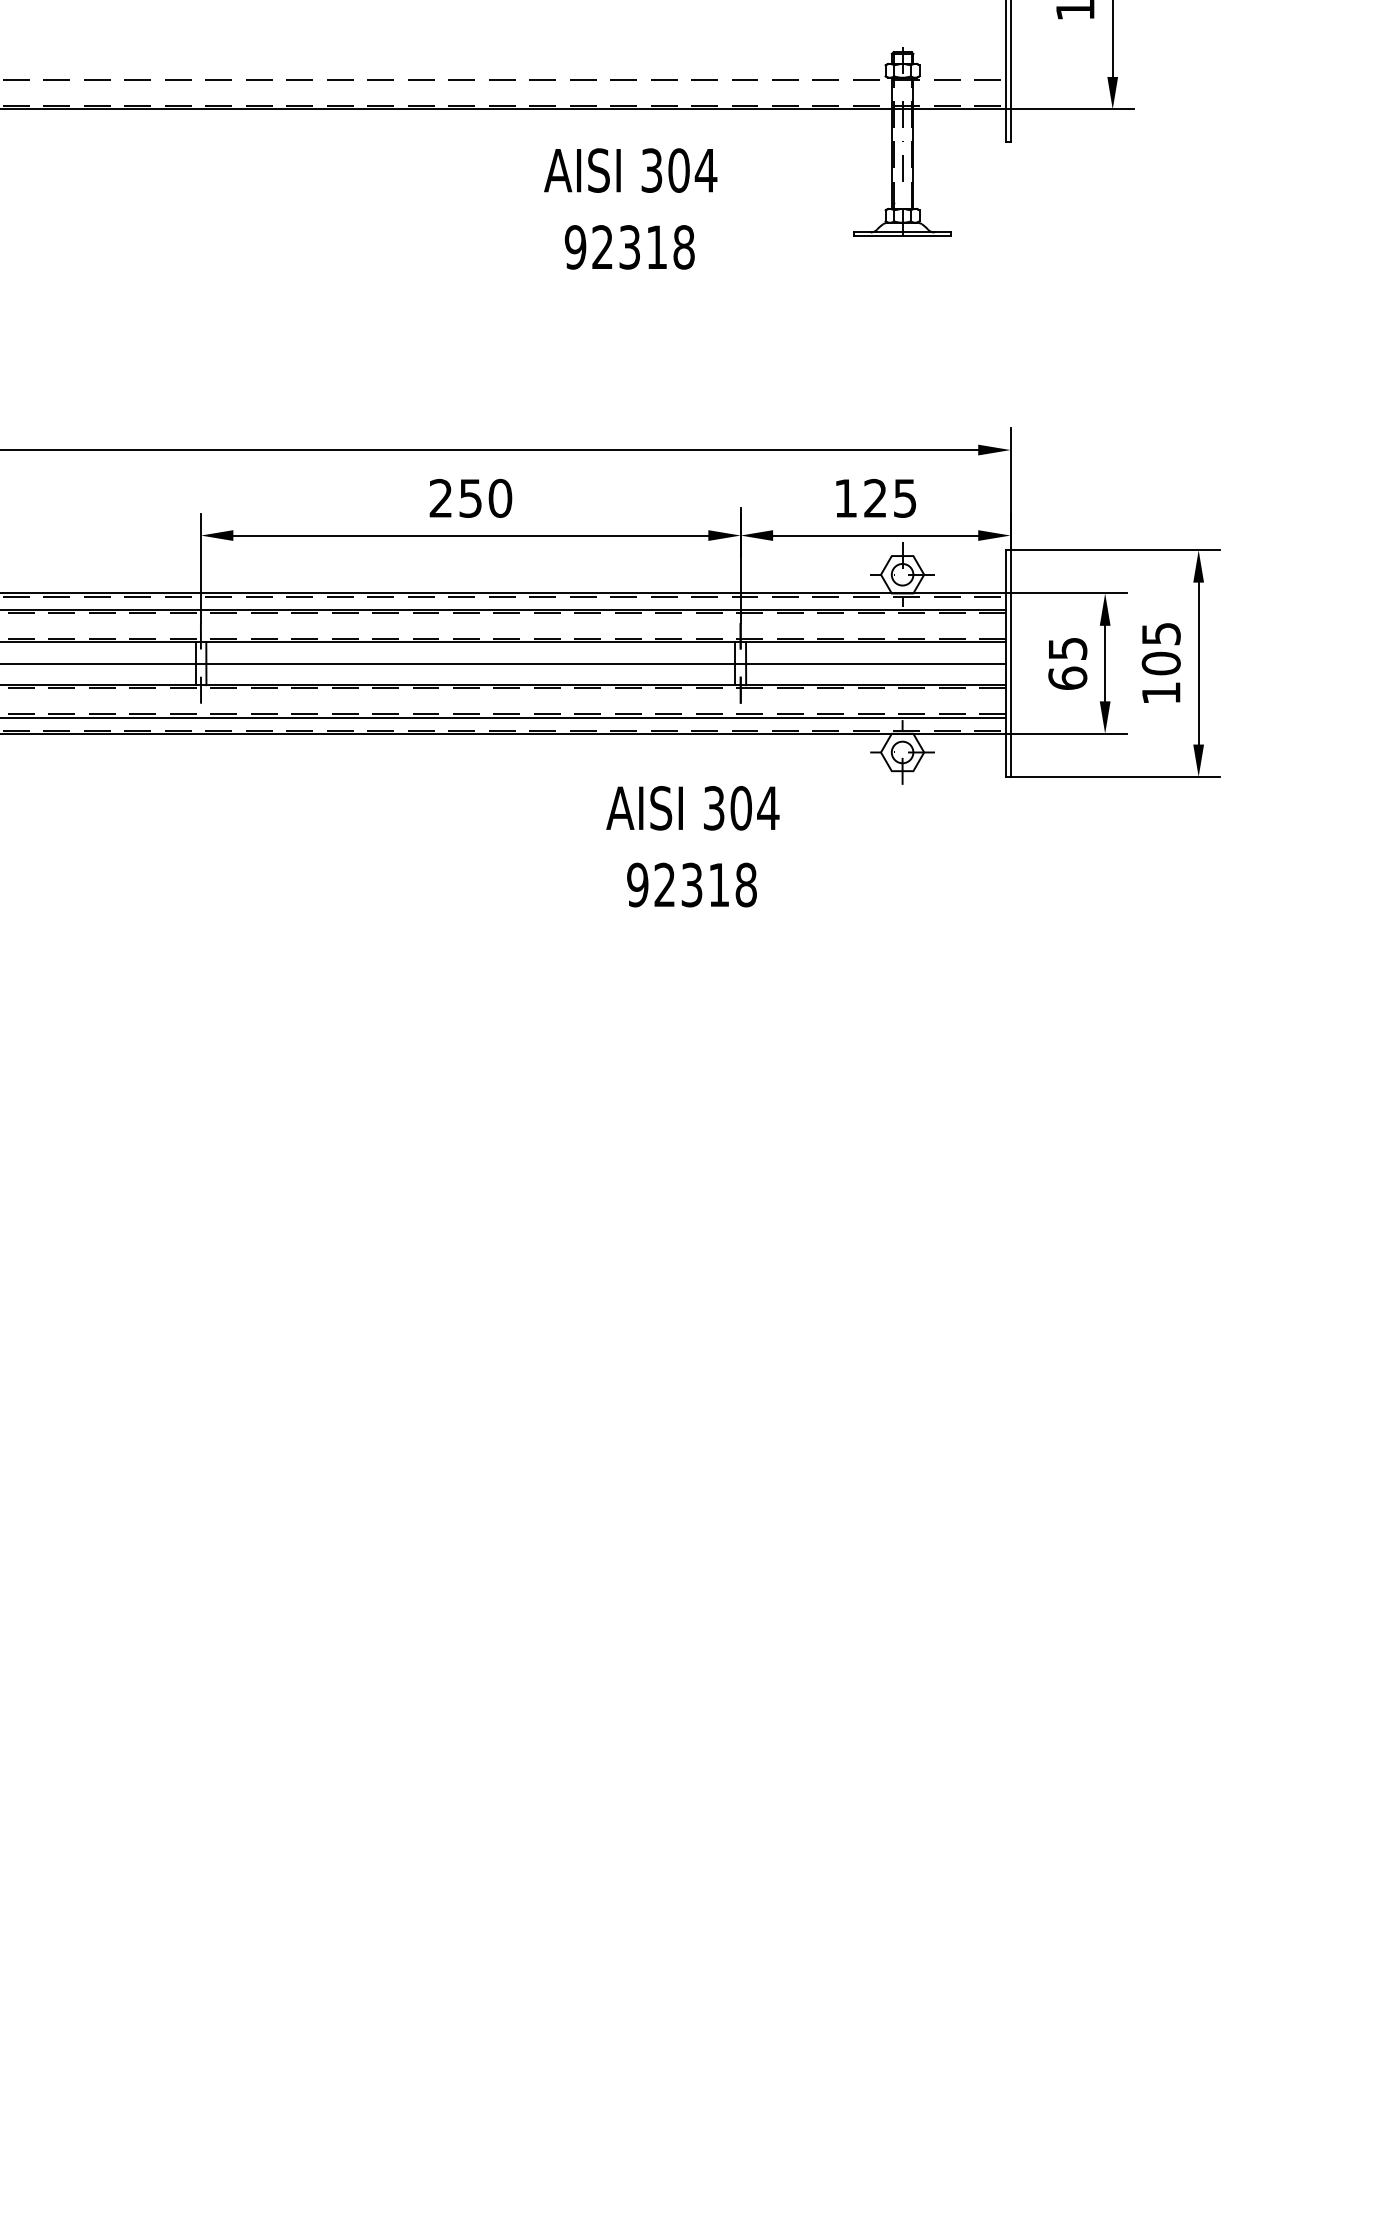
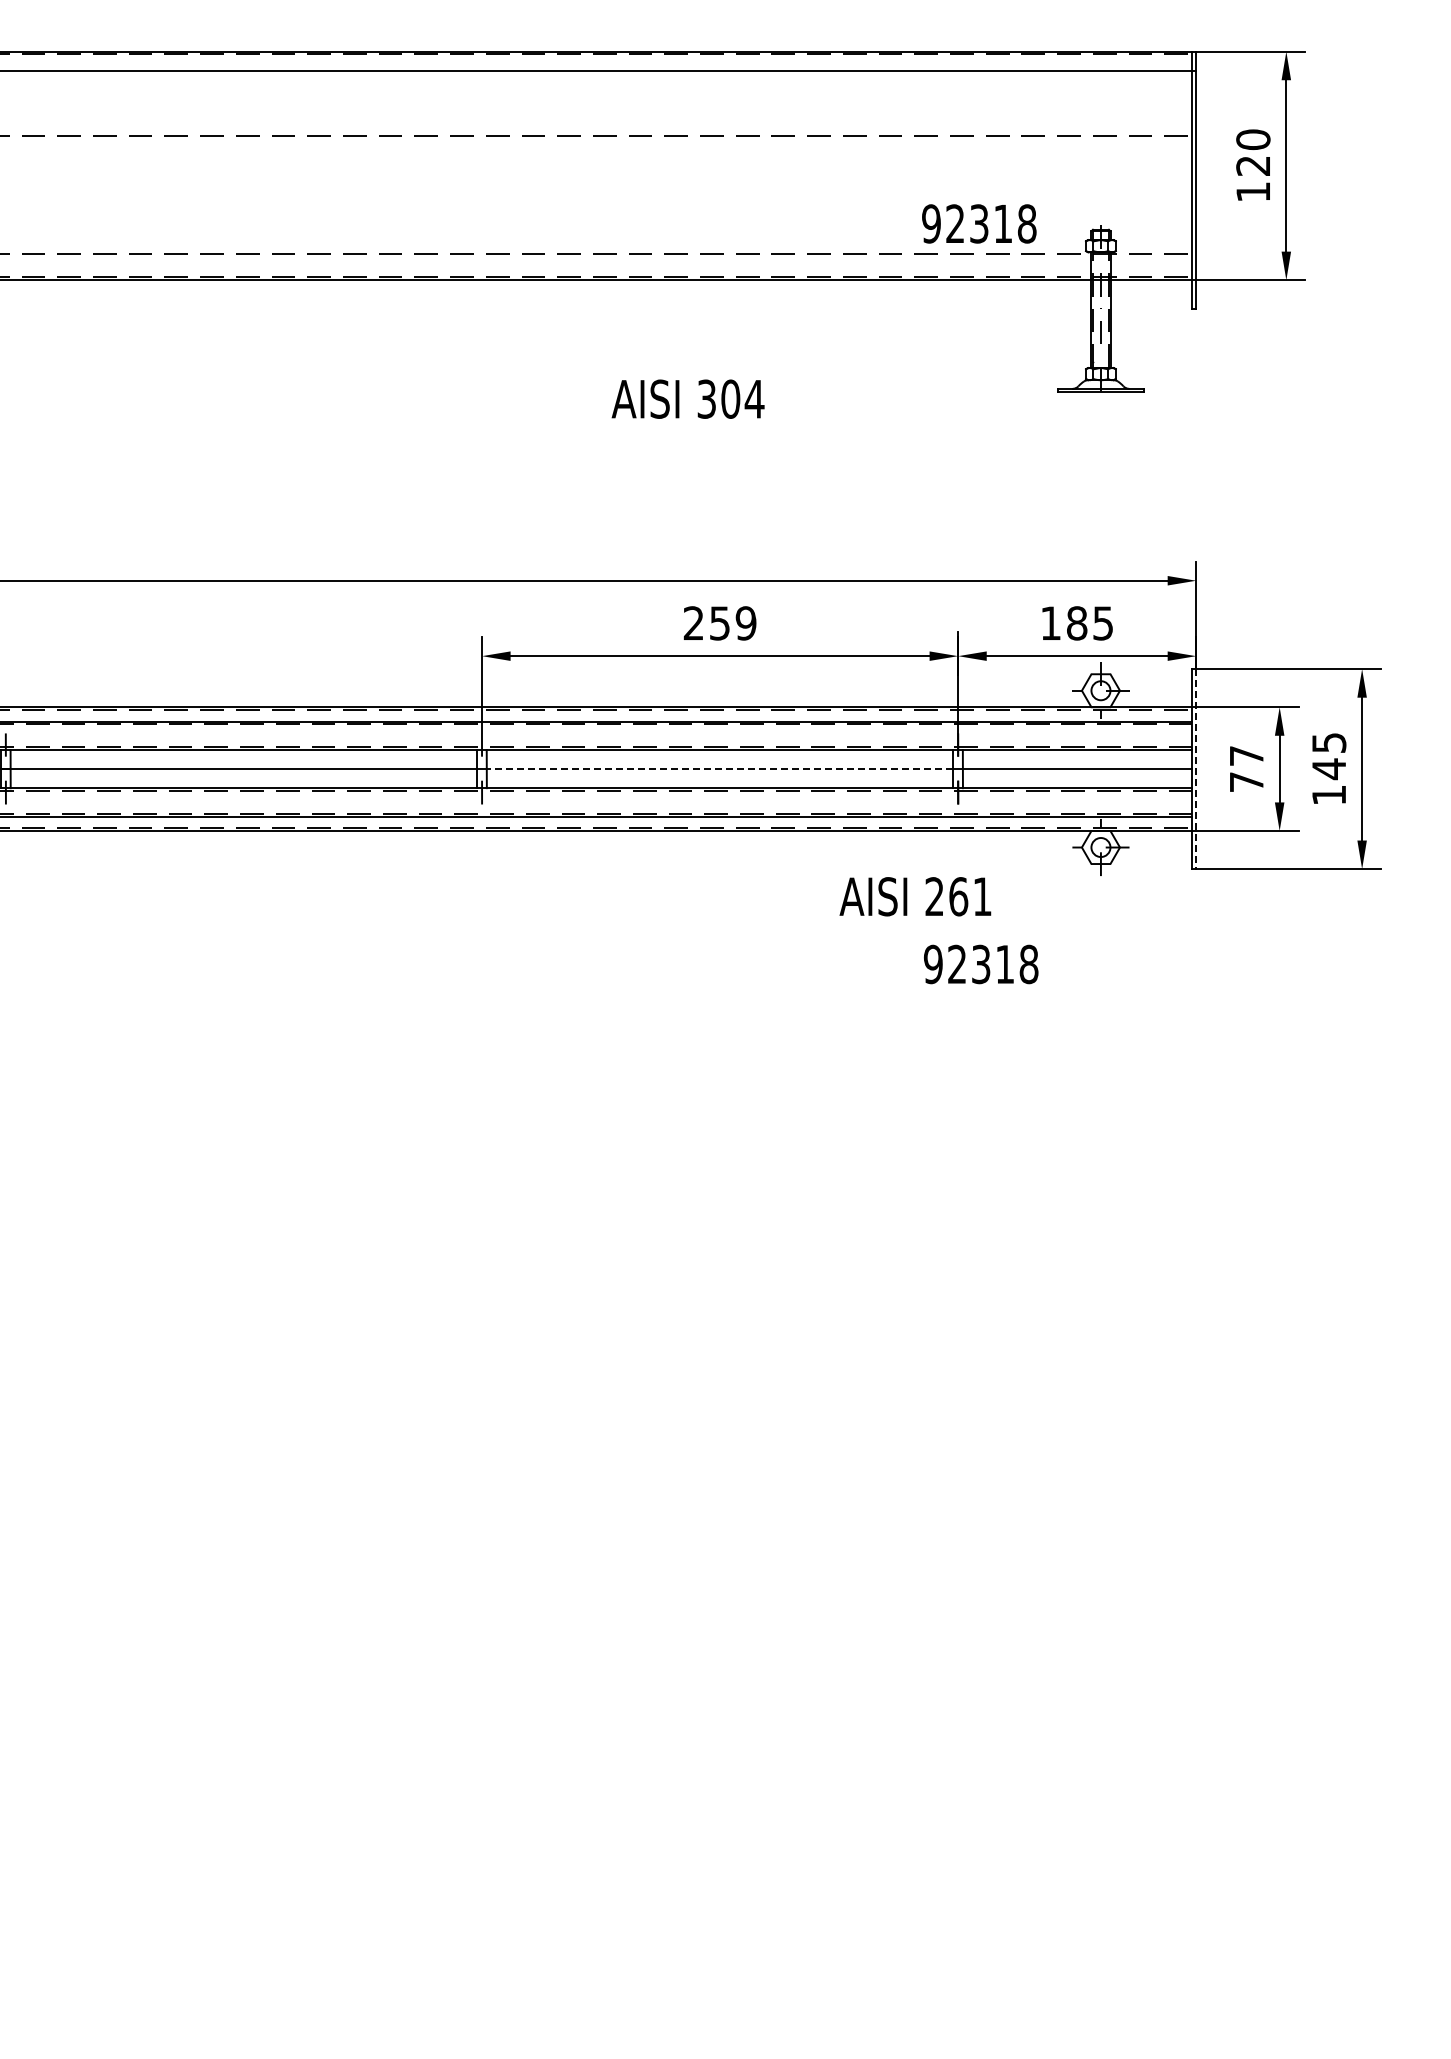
text: (630, 169) -> (687, 398), moved
text: (630, 246) -> (979, 223), moved
text: (499, 498) -> (745, 623), 250 -> 259
text: (875, 498) -> (1077, 623), 125 -> 185
line: (470, 664) -> (719, 769), solid -> dashed
line: (1010, 664) -> (1196, 769), solid -> dashed
text: (1067, 664) -> (1246, 769), 65 -> 77
text: (1161, 664) -> (1329, 769), 105 -> 145
text: (741, 808) -> (958, 896), 304 -> 261
text: (692, 885) -> (981, 964), moved

